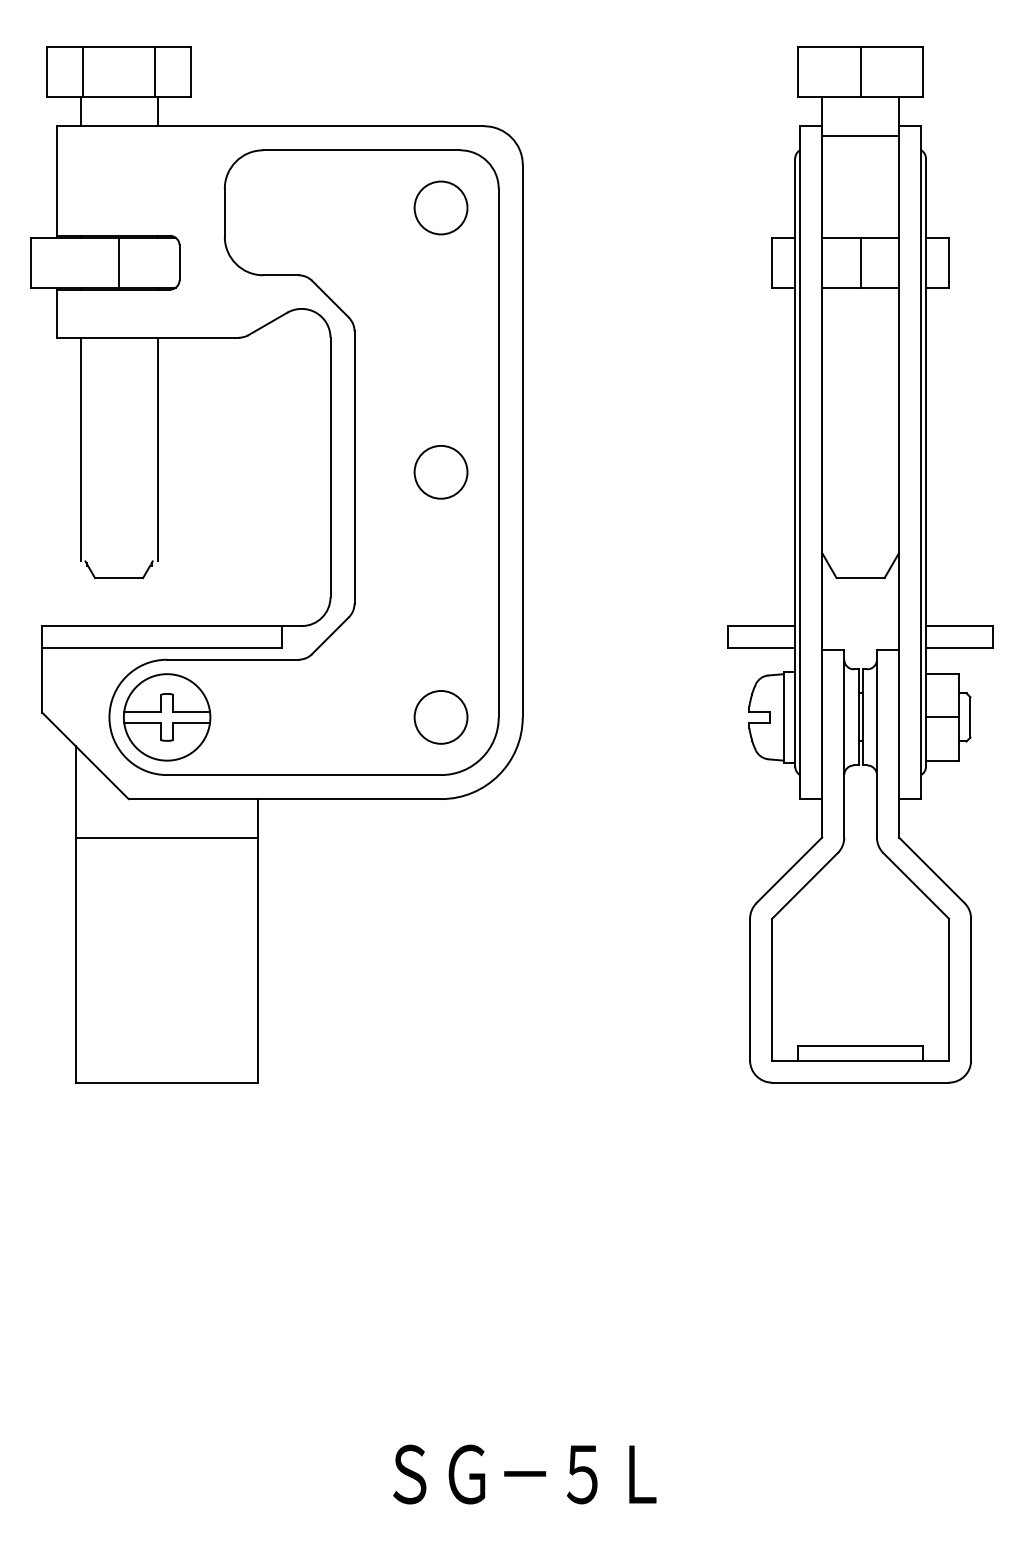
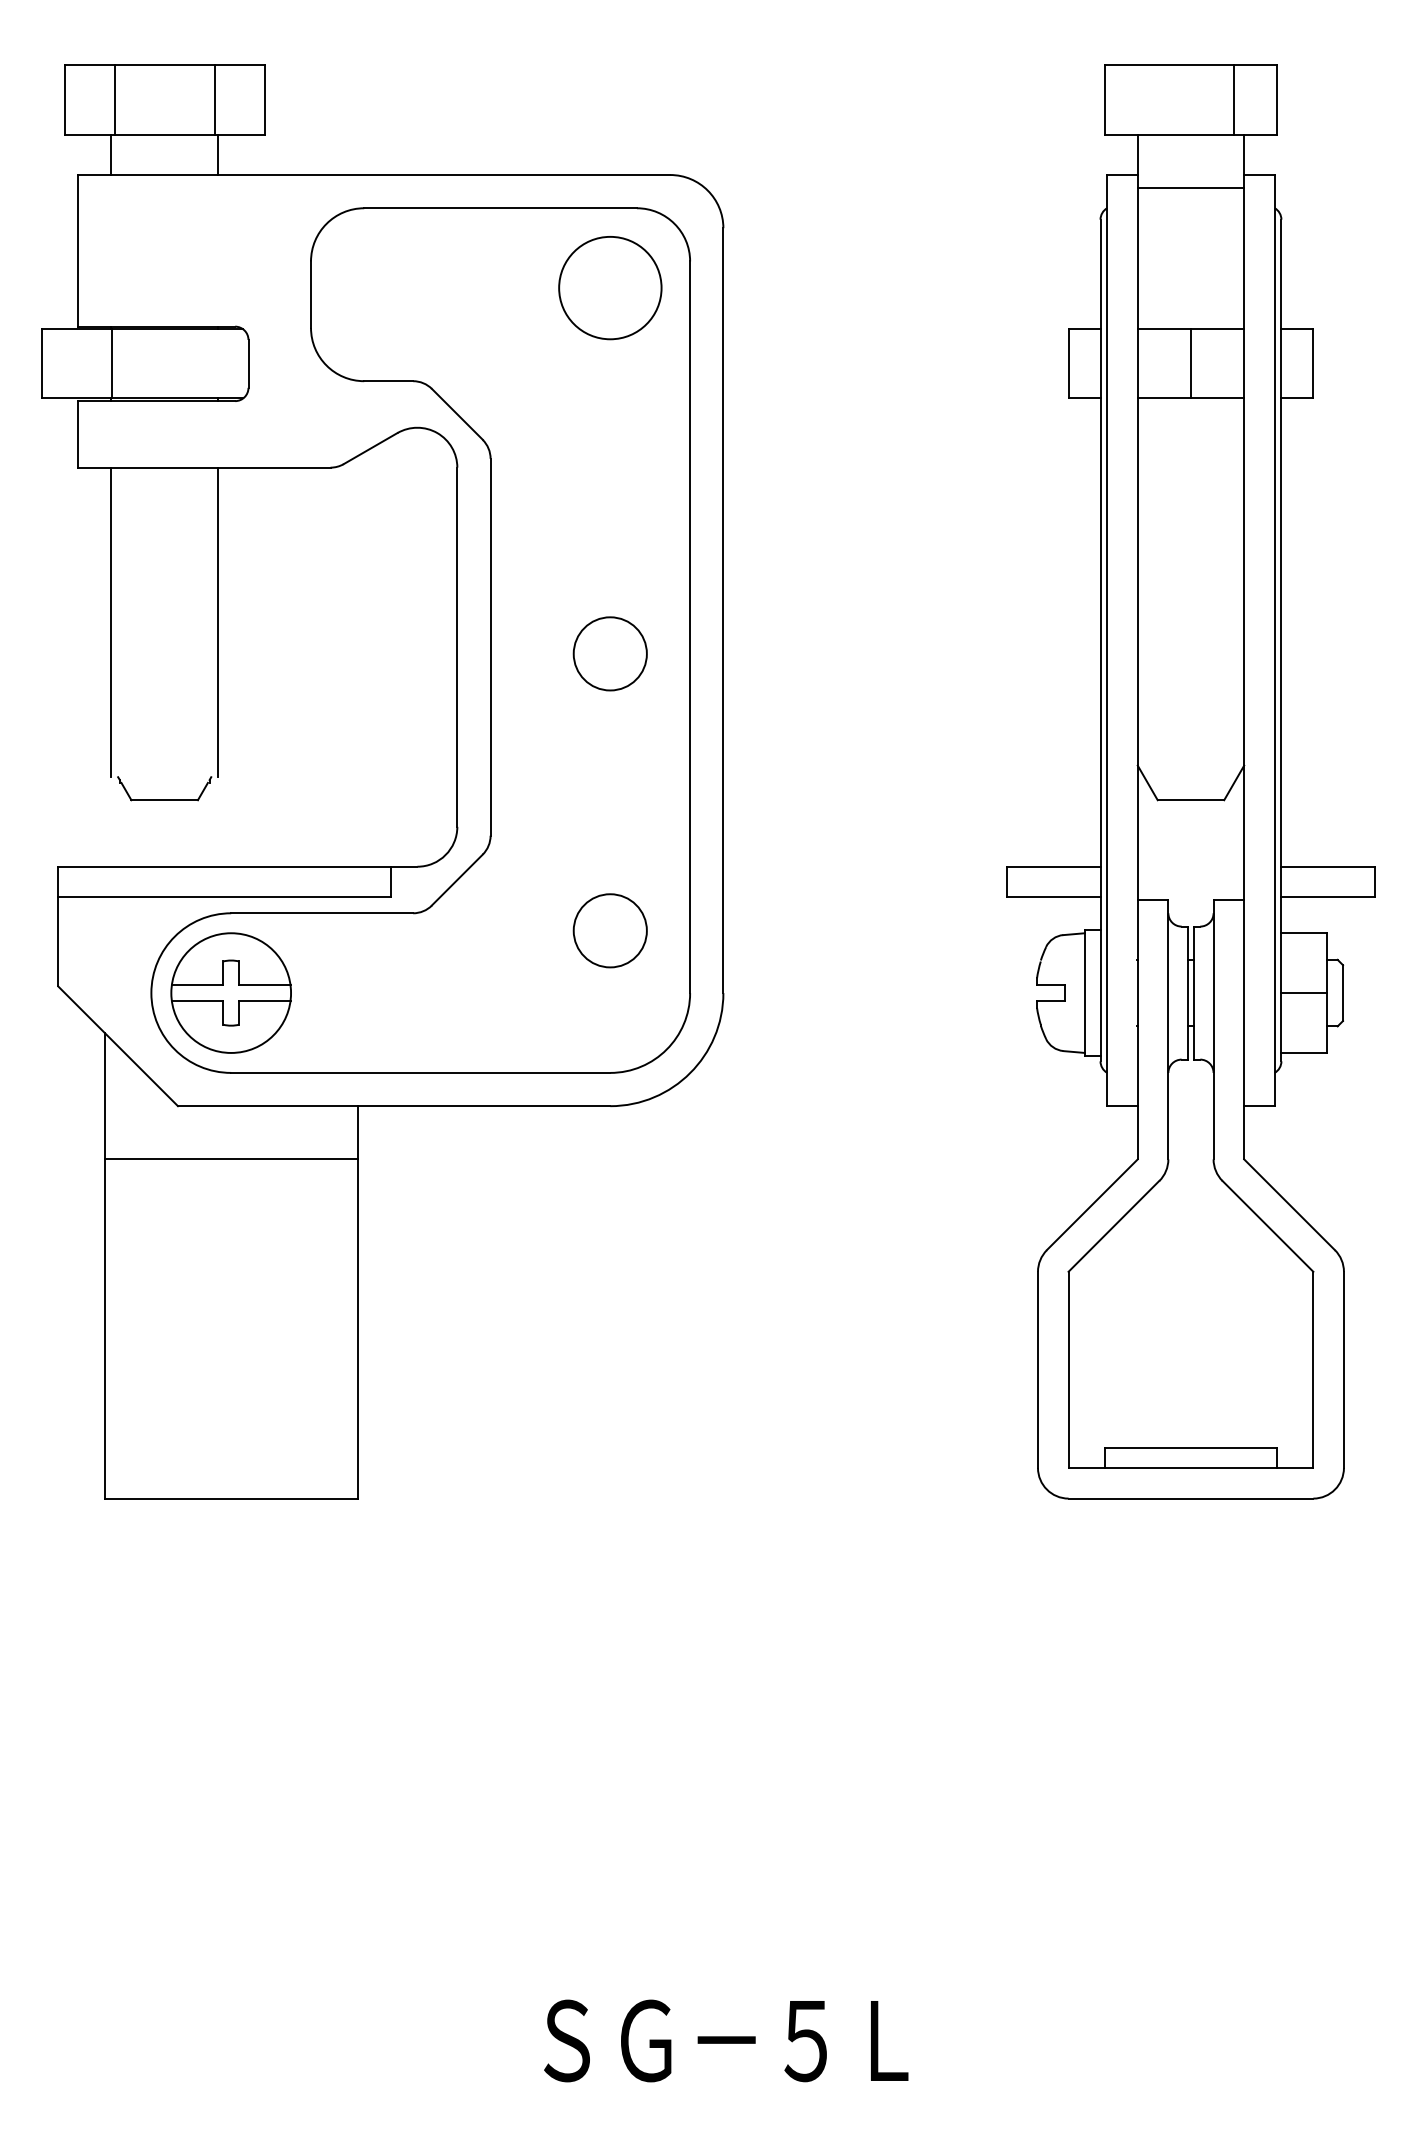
line: (860, 71) -> (1233, 99), moved
circle: (440, 207) -> (609, 287), size x1.4
line: (119, 262) -> (112, 363), moved
circle: (440, 717) -> (609, 930), moved

